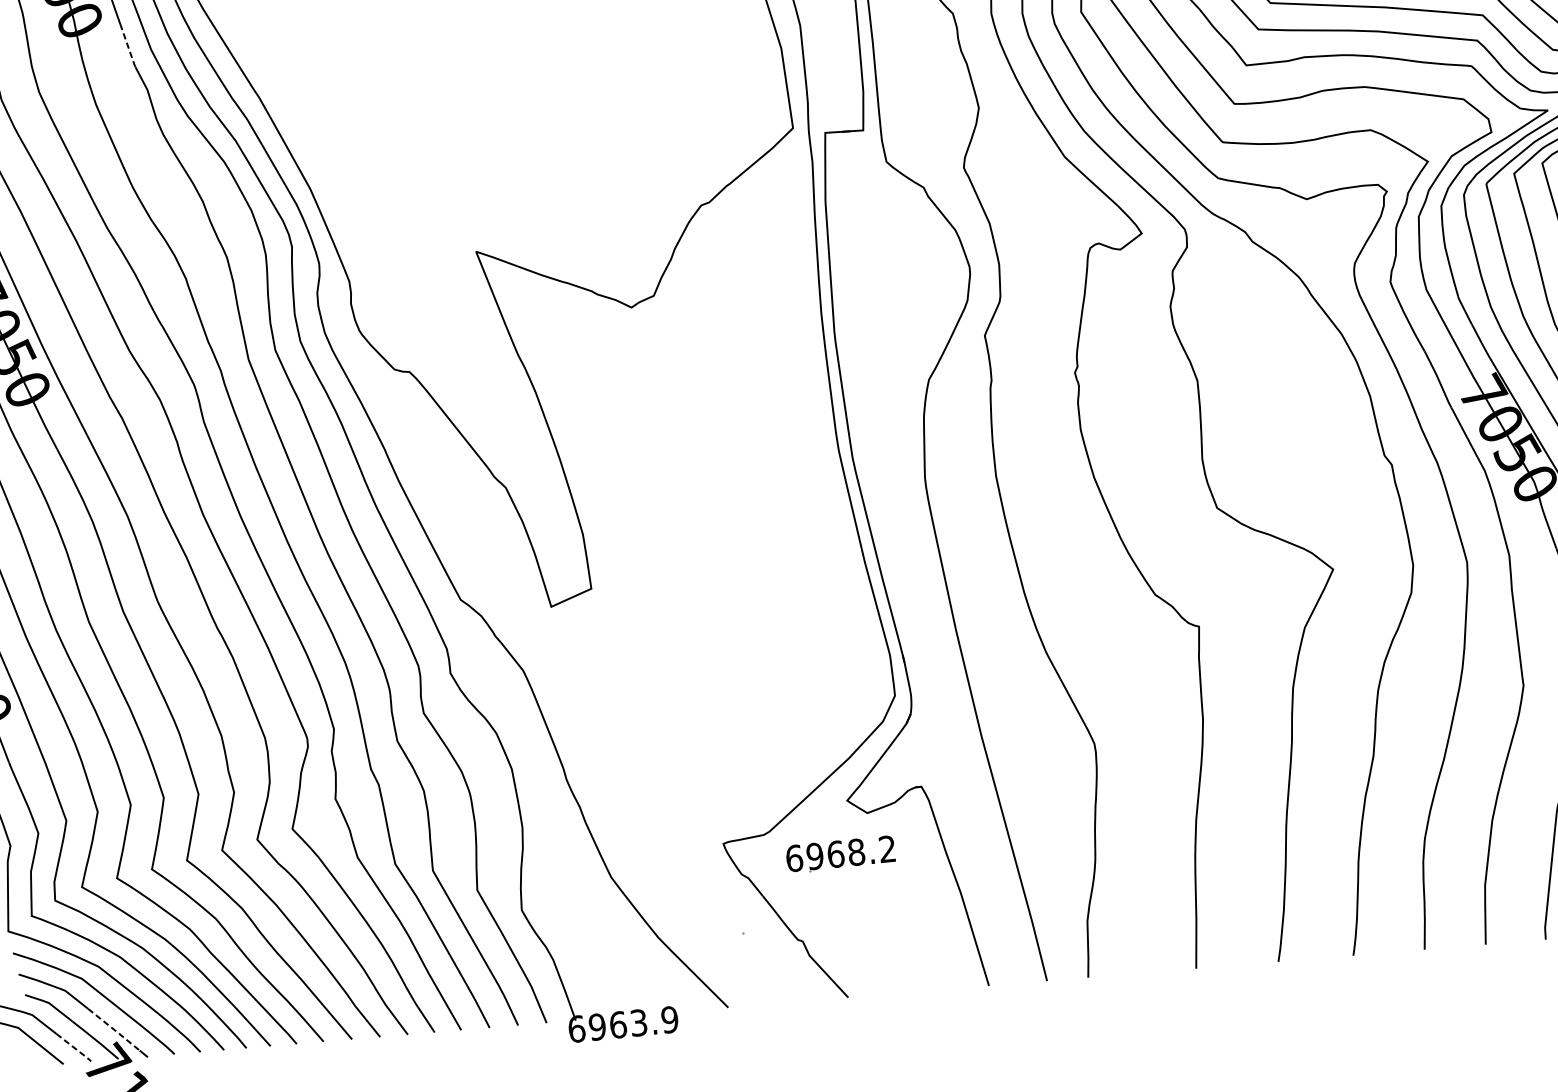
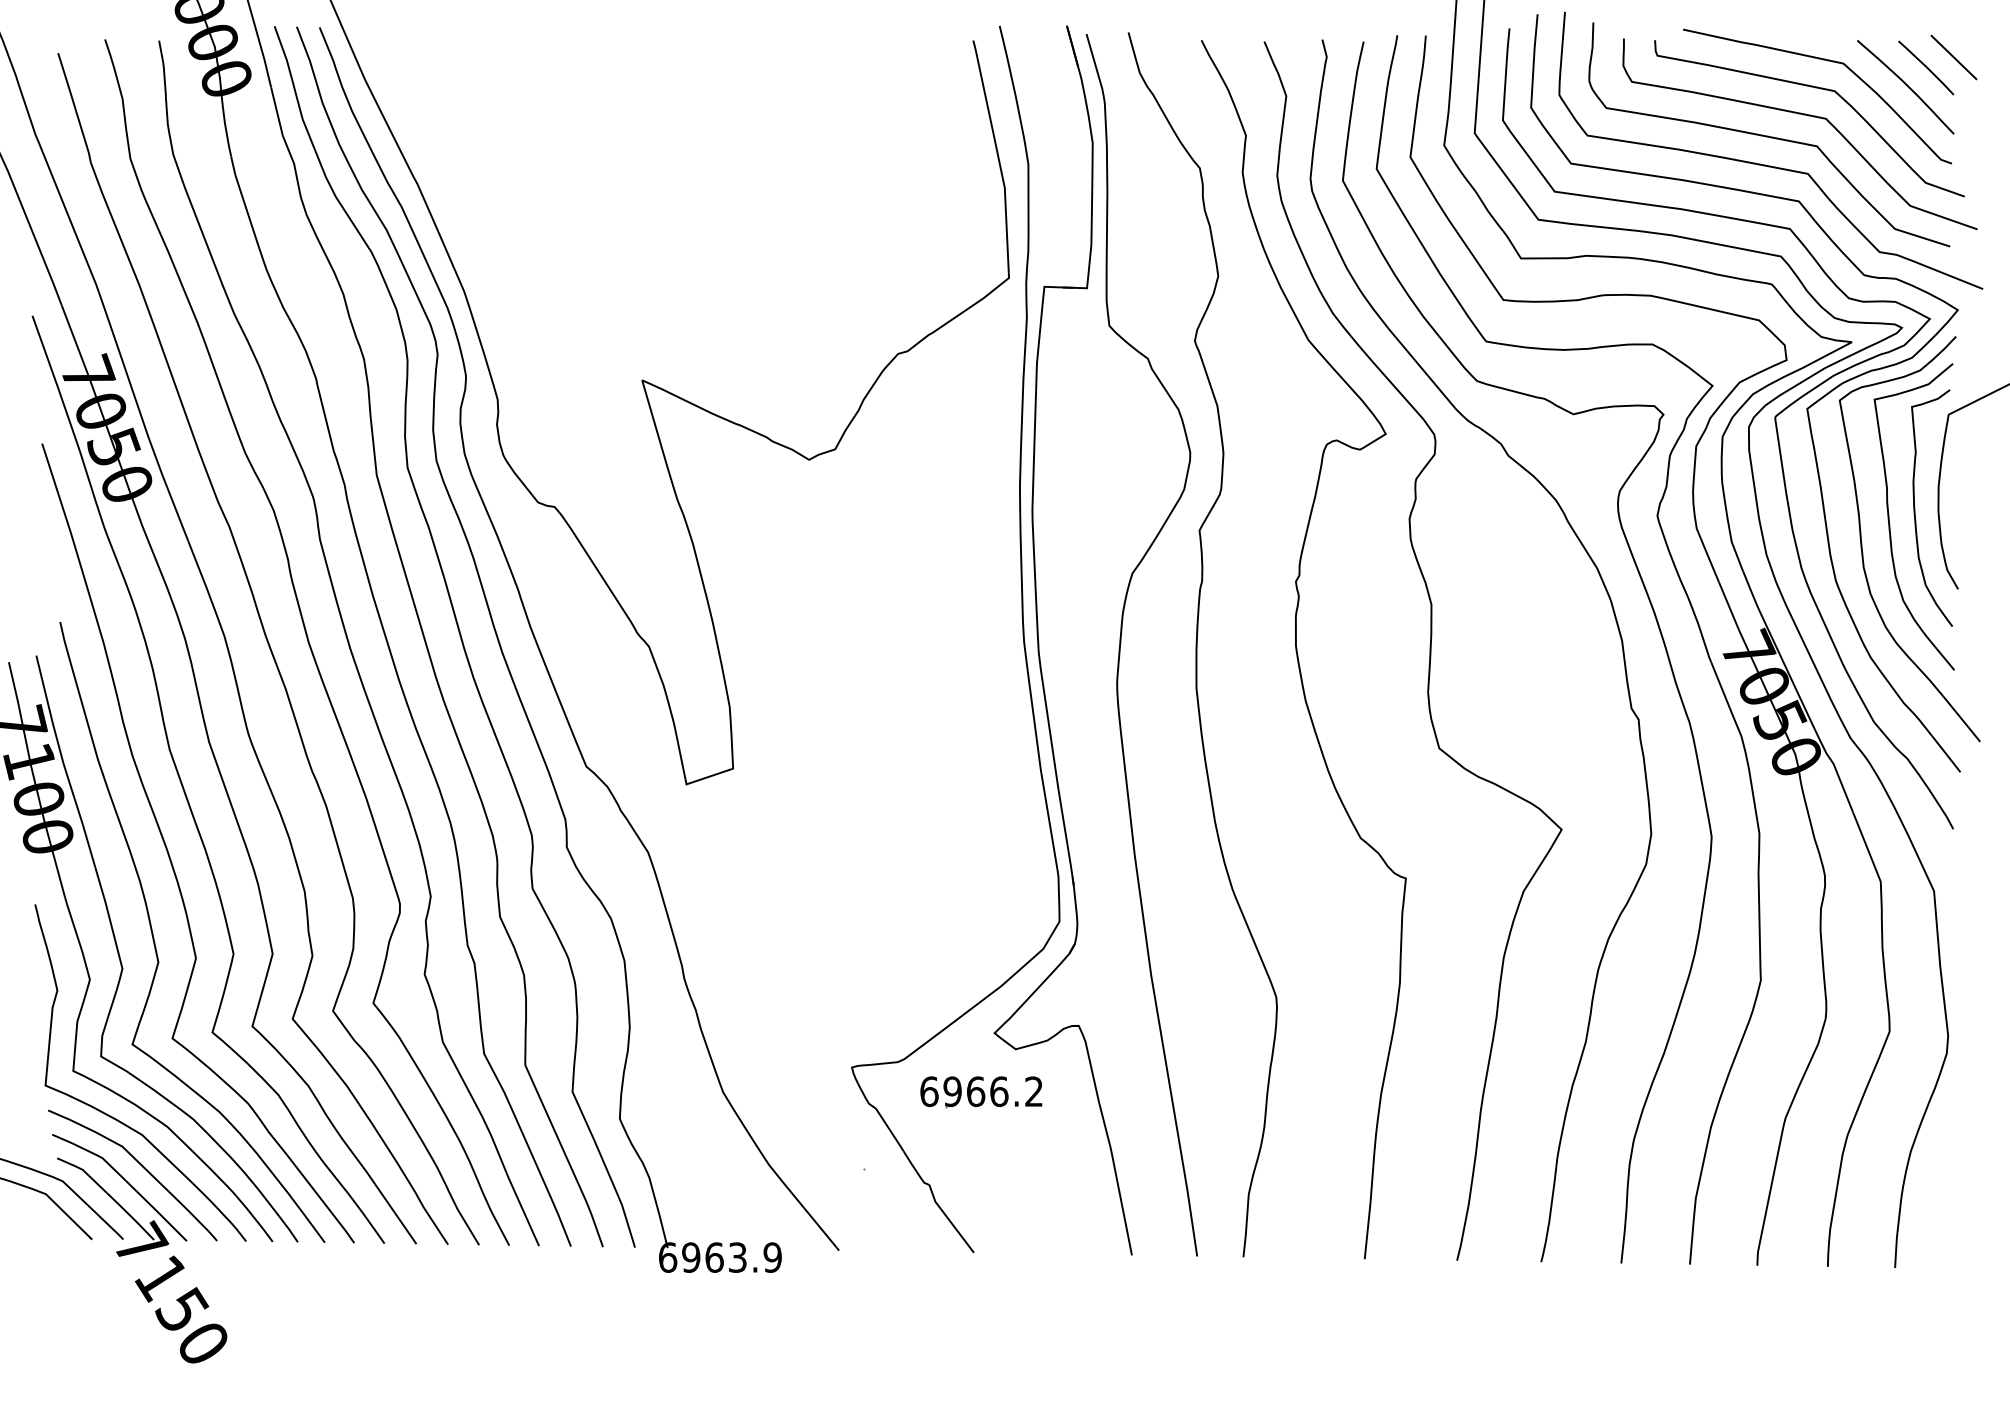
line: (128, 46) -> (277, 113), dashed -> solid
text: (856, 852) -> (999, 1091), 6968.2 -> 6966.2
line: (115, 1030) -> (153, 1207), dashed -> solid
line: (74, 1047) -> (106, 1222), dashed -> solid

